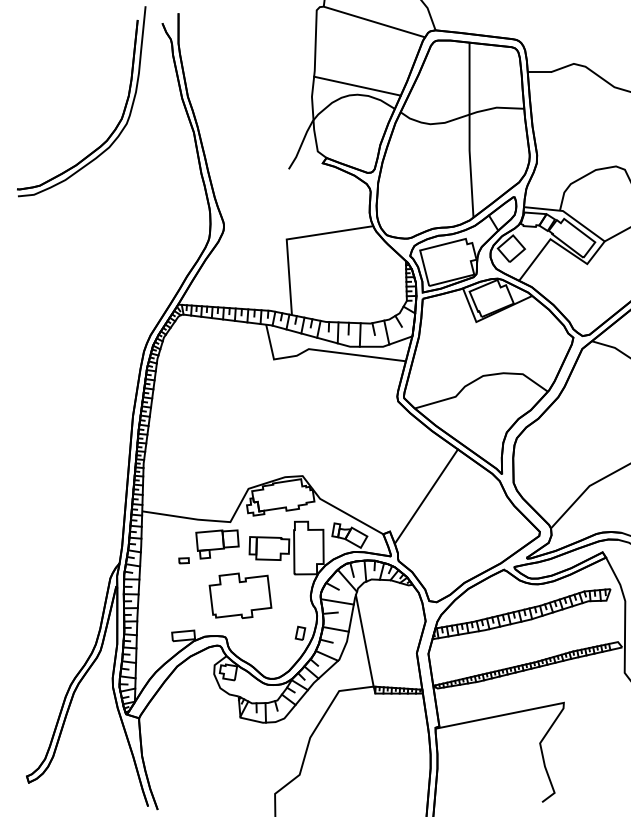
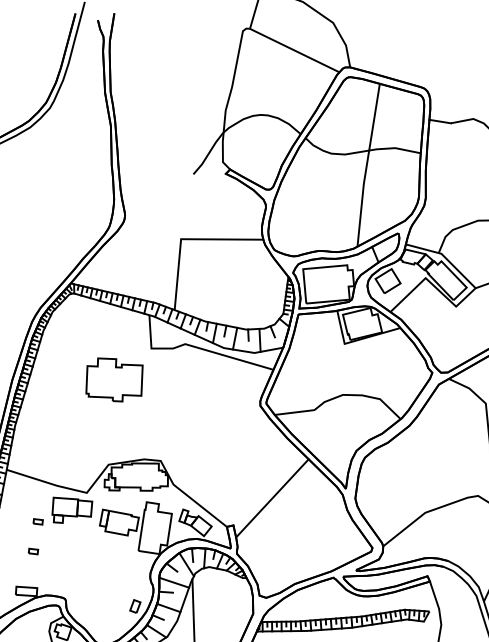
line: (357, 85) -> (269, 106), removed
part: (183, 592) -> (32, 551), added
part: (240, 595) -> (114, 379), moved

